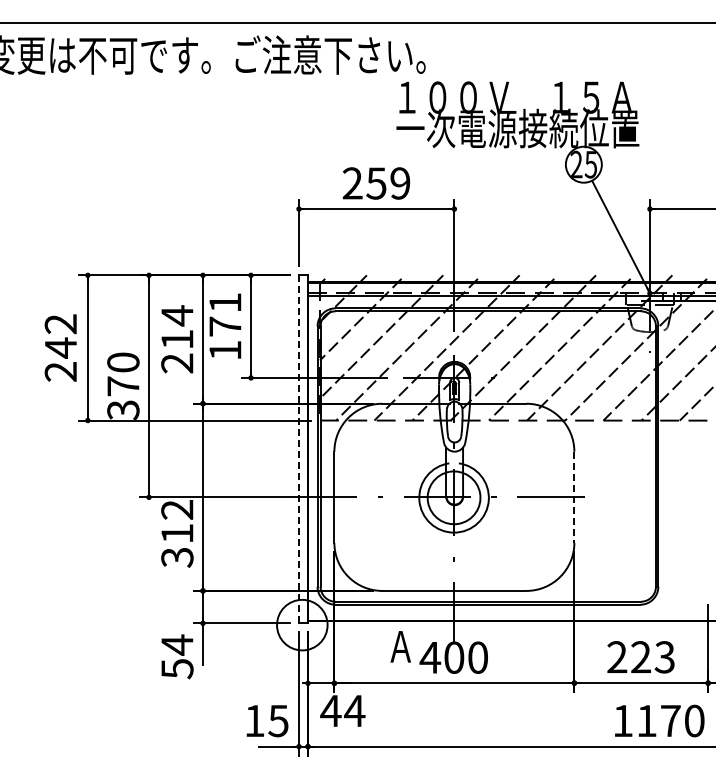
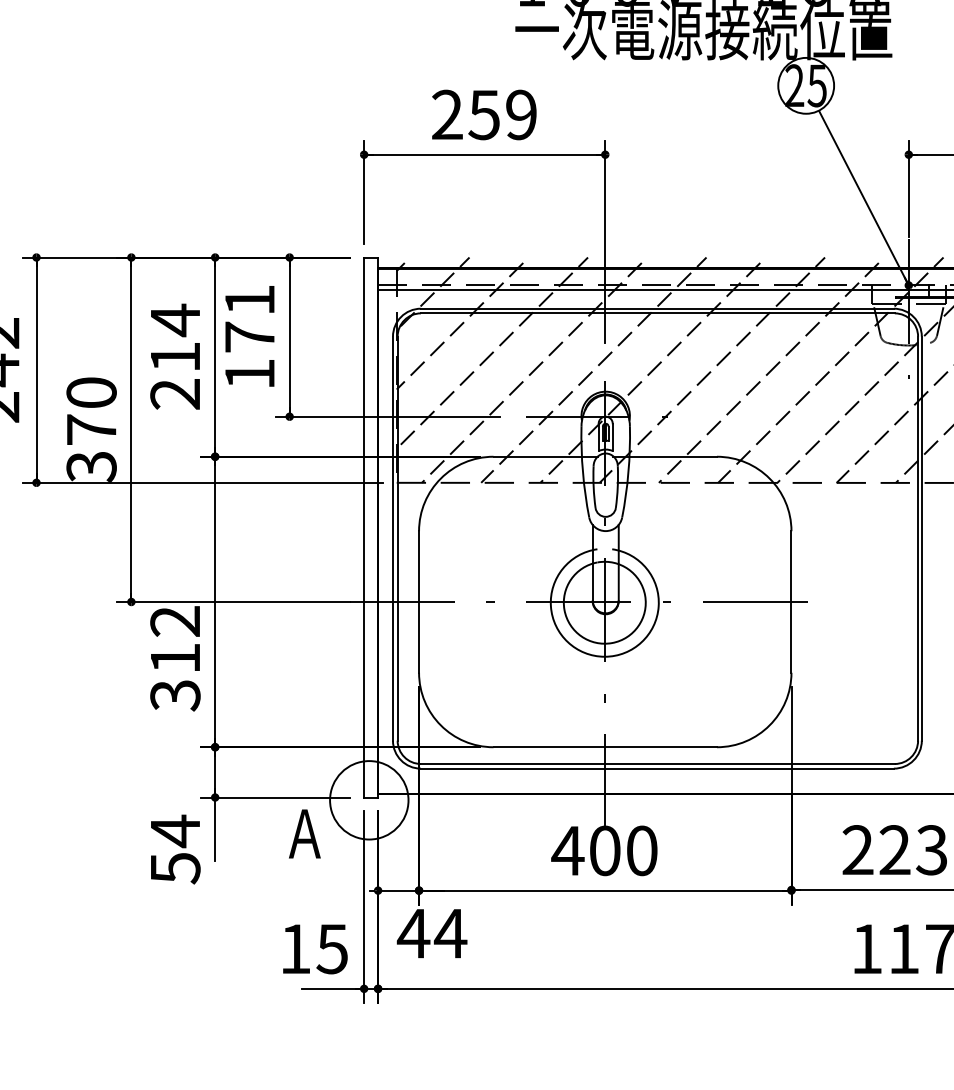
line: (298, 449) -> (363, 527), dashed -> solid
line: (574, 497) -> (791, 602), dashed -> solid
text: (400, 646) -> (304, 833), moved

